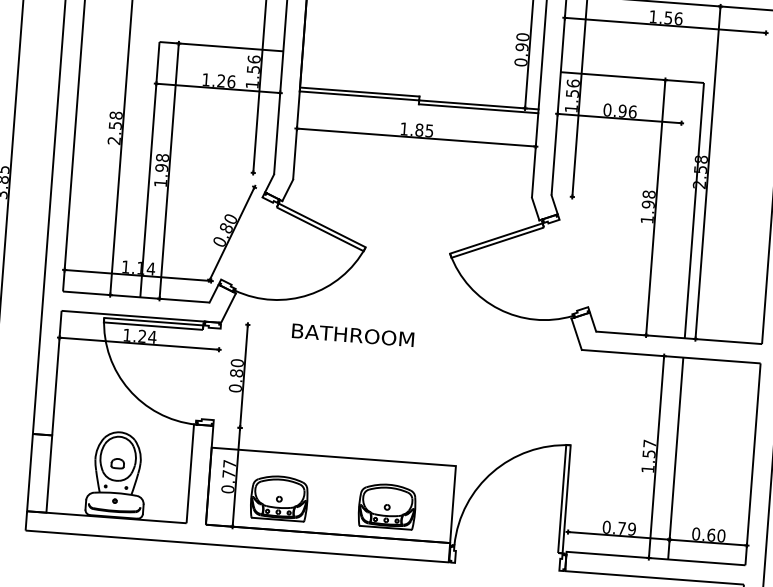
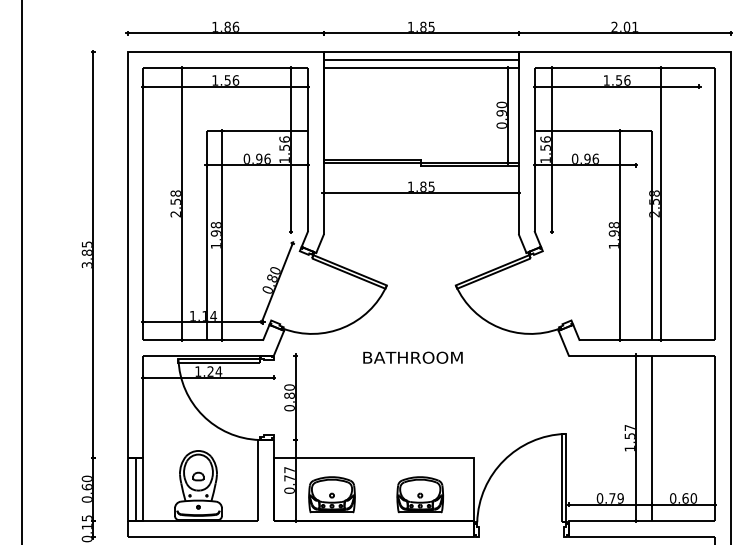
text: (213, 79) -> (252, 158), 1.26 -> 0.96
text: (352, 334) -> (412, 357), moved
line: (39, 472) -> (135, 488), added

